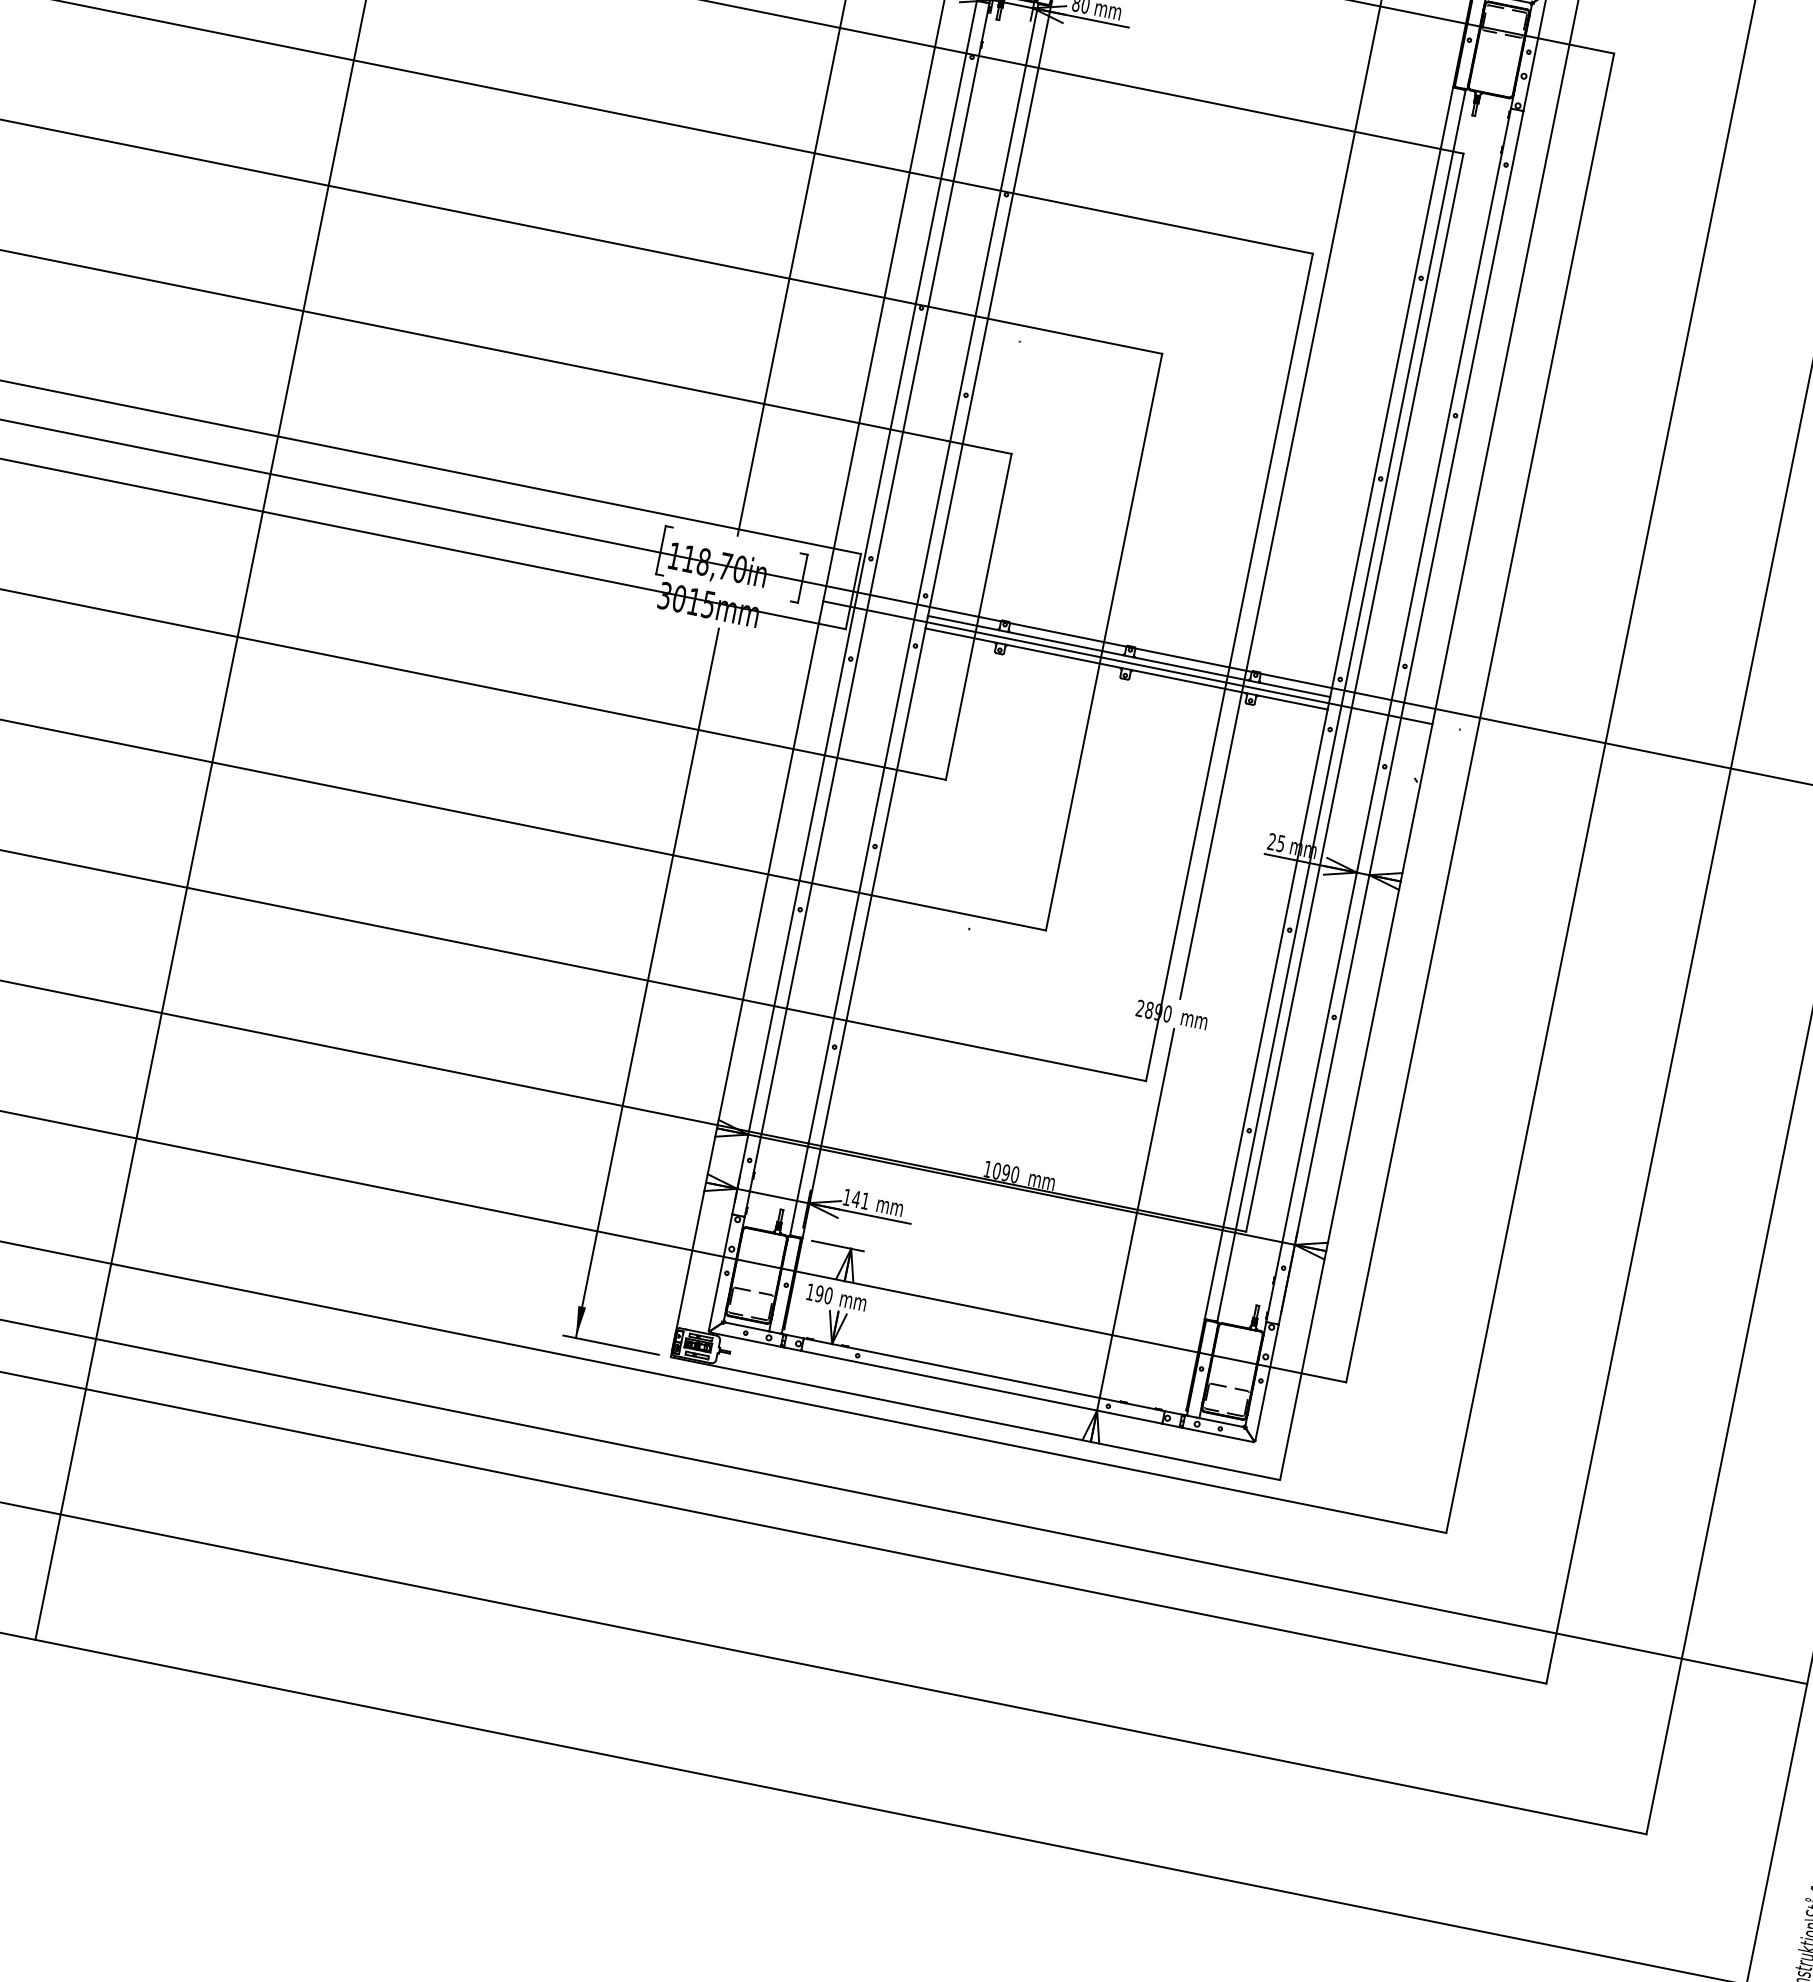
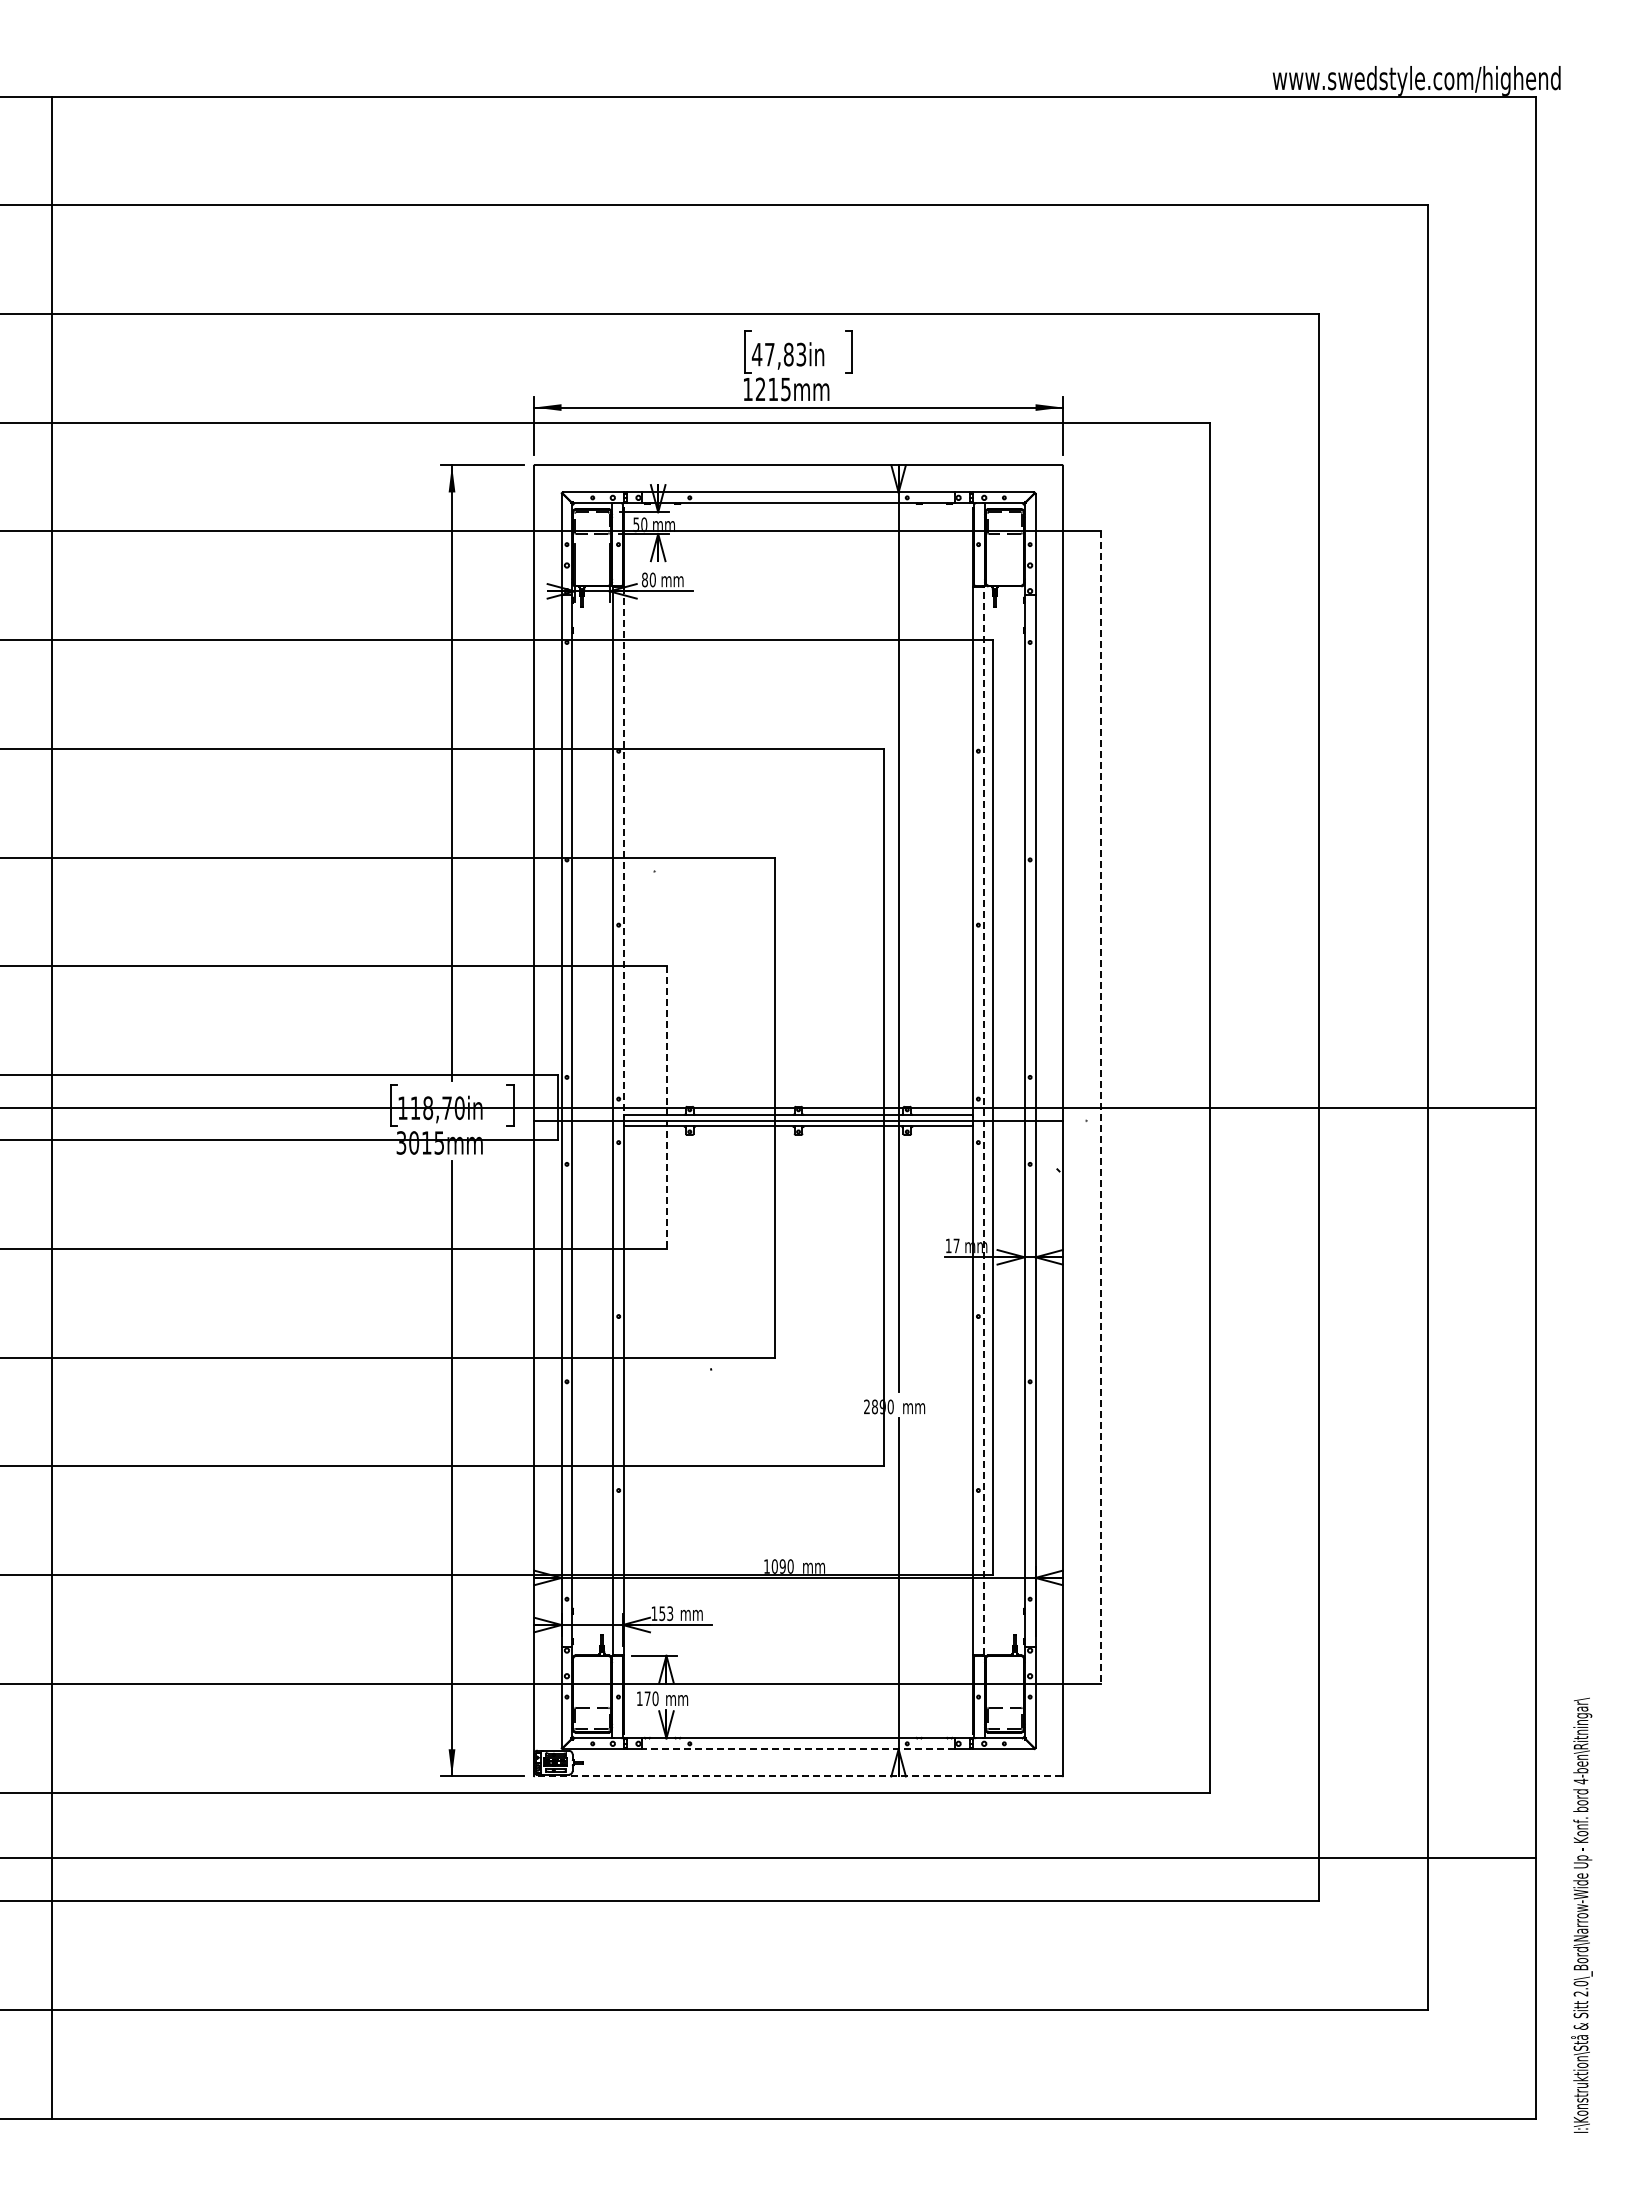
line: (989, 311) -> (624, 851), solid -> dashed
line: (978, 617) -> (666, 1108), solid -> dashed
line: (1341, 705) -> (983, 1120), solid -> dashed
line: (1480, 718) -> (1101, 1108), solid -> dashed
text: (1276, 842) -> (952, 1245), 25 -> 17
text: (861, 1200) -> (666, 1613), 141 -> 153
text: (819, 1293) -> (647, 1698), 190 -> 170
line: (981, 1387) -> (798, 1749), solid -> dashed
line: (975, 1418) -> (798, 1776), solid -> dashed

